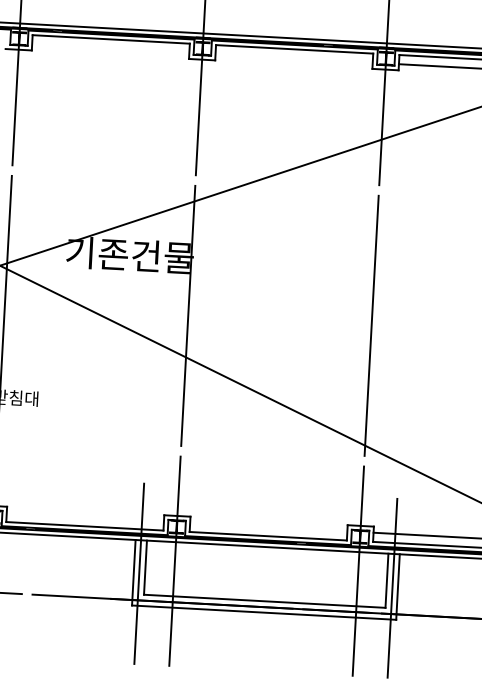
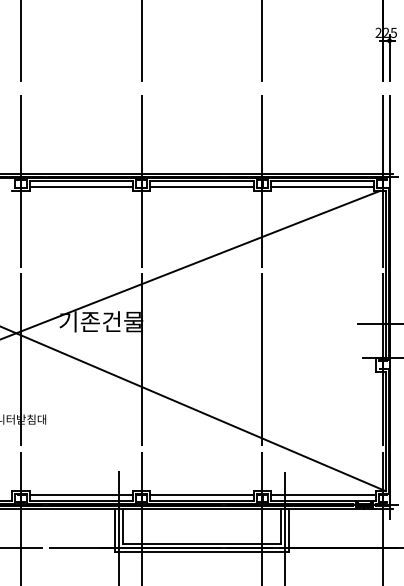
line: (111, 48) -> (81, 186), added
line: (293, 57) -> (201, 186), added
line: (85, 517) -> (81, 495), added
line: (268, 527) -> (201, 495), added

